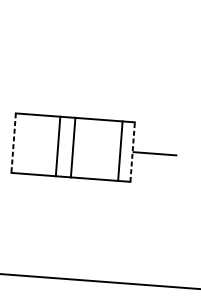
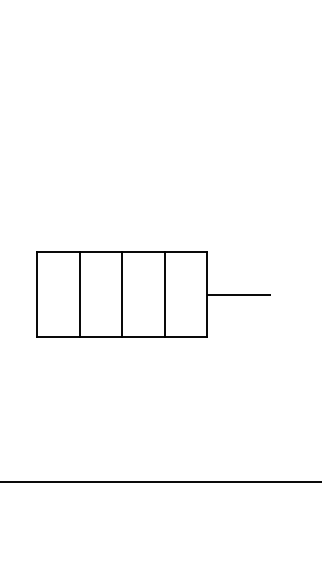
line: (13, 143) -> (37, 294), dashed -> solid
line: (57, 146) -> (79, 294), moved
line: (120, 151) -> (164, 294), moved
line: (132, 151) -> (207, 294), dashed -> solid

